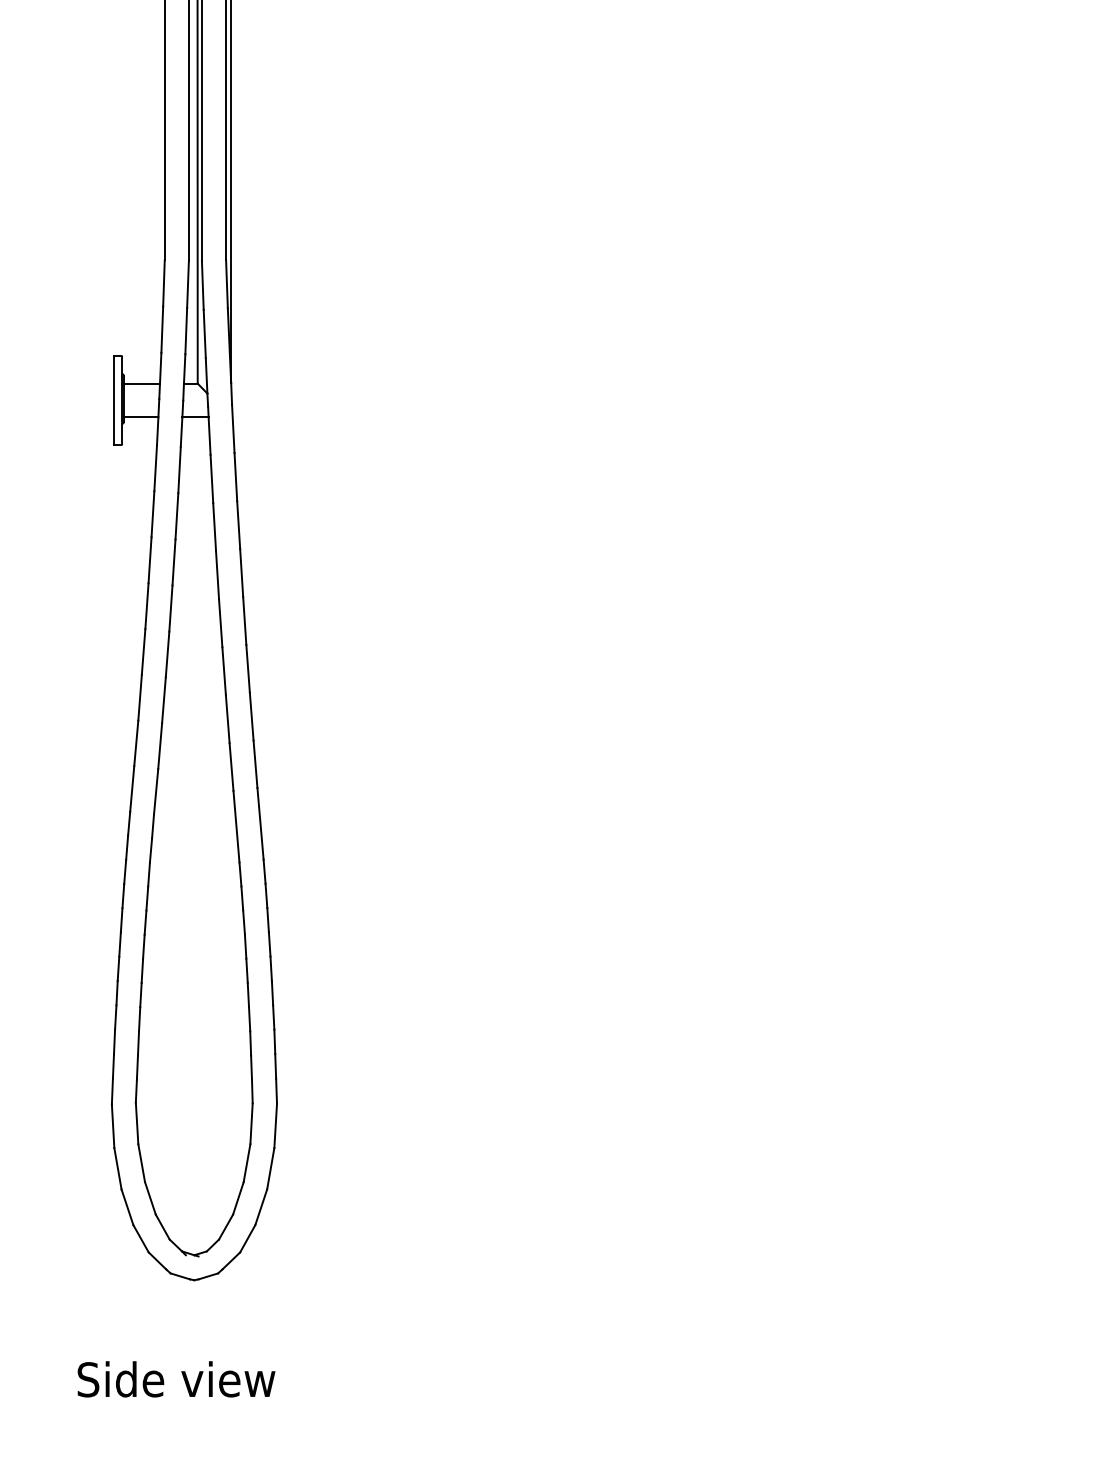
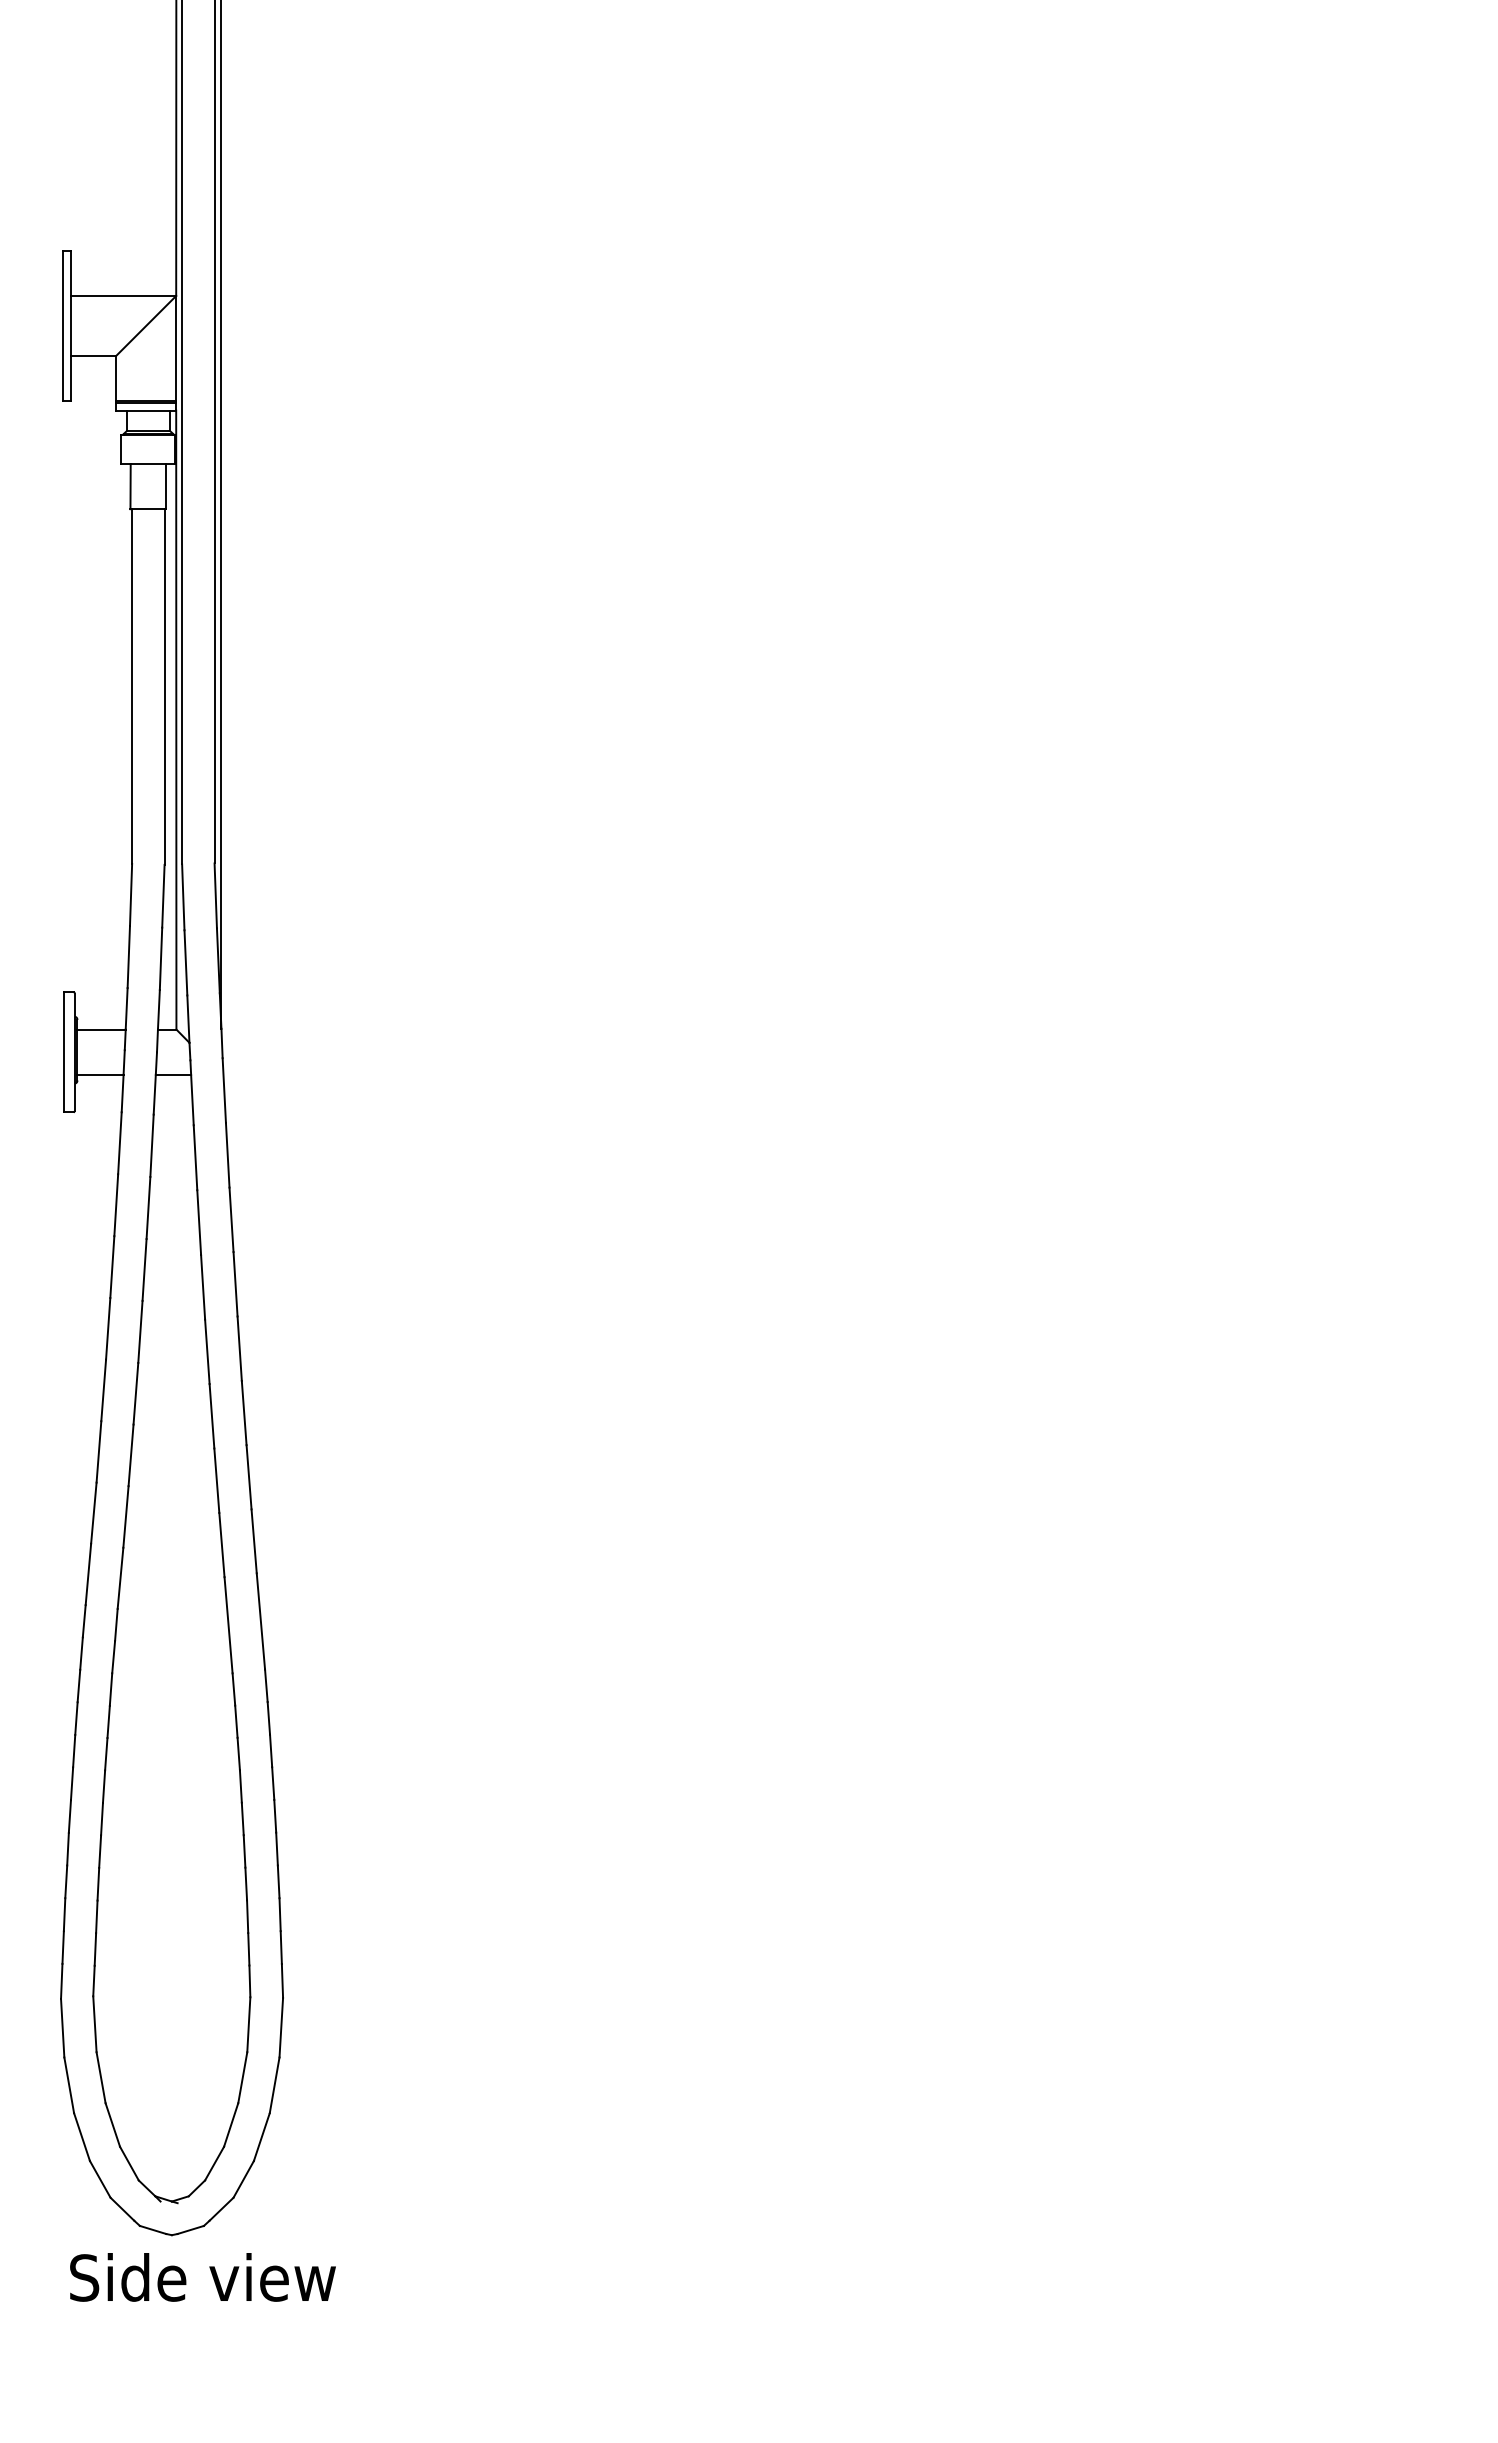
text: (176, 1379) -> (202, 2277), moved

